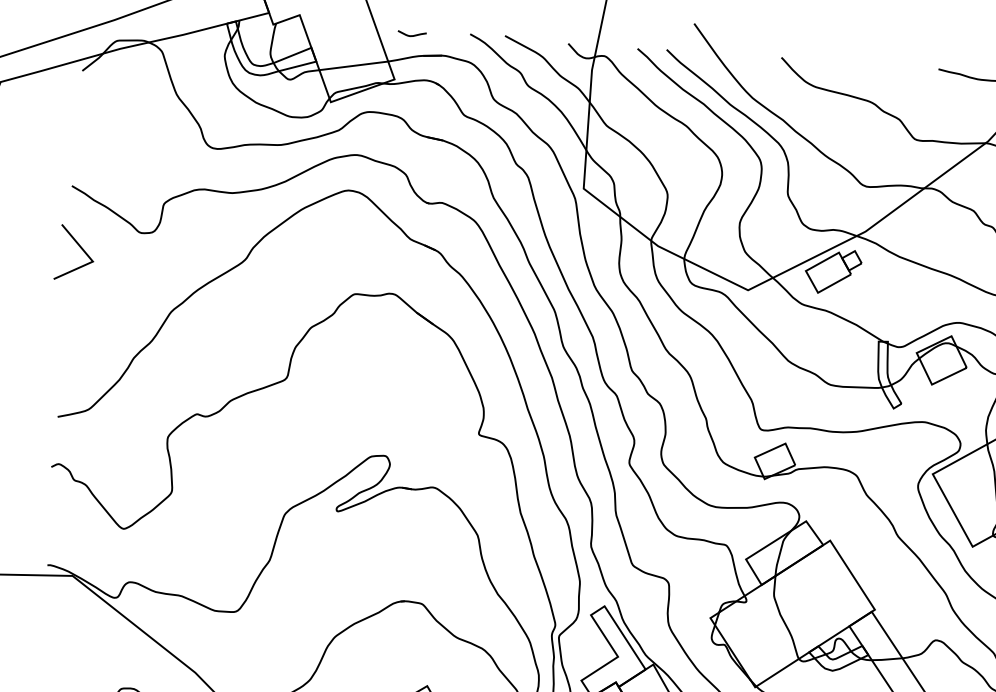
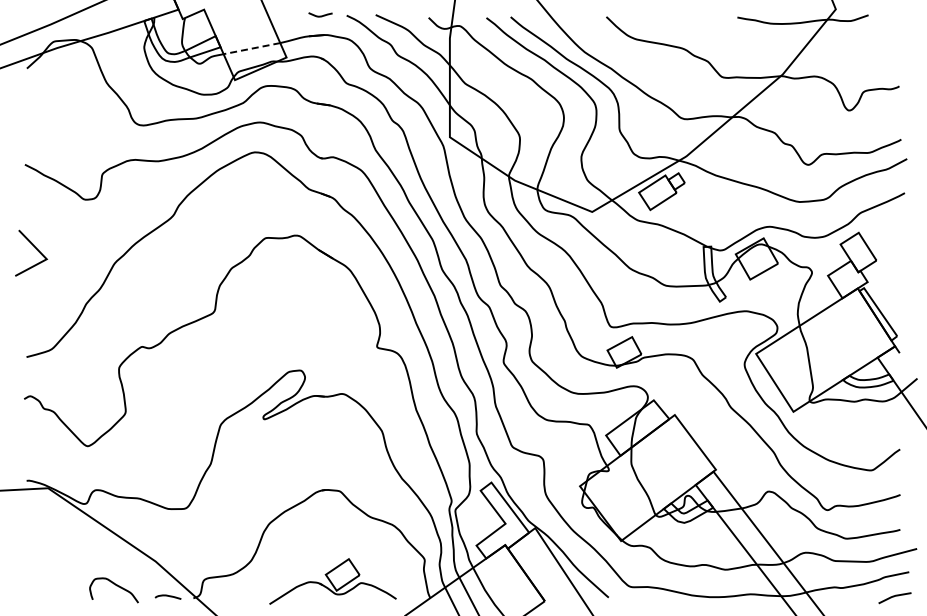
curve: (412, 34) -> (320, 15), moved
line: (353, 65) -> (251, 48), solid -> dashed
line: (80, 247) -> (35, 248), moved

